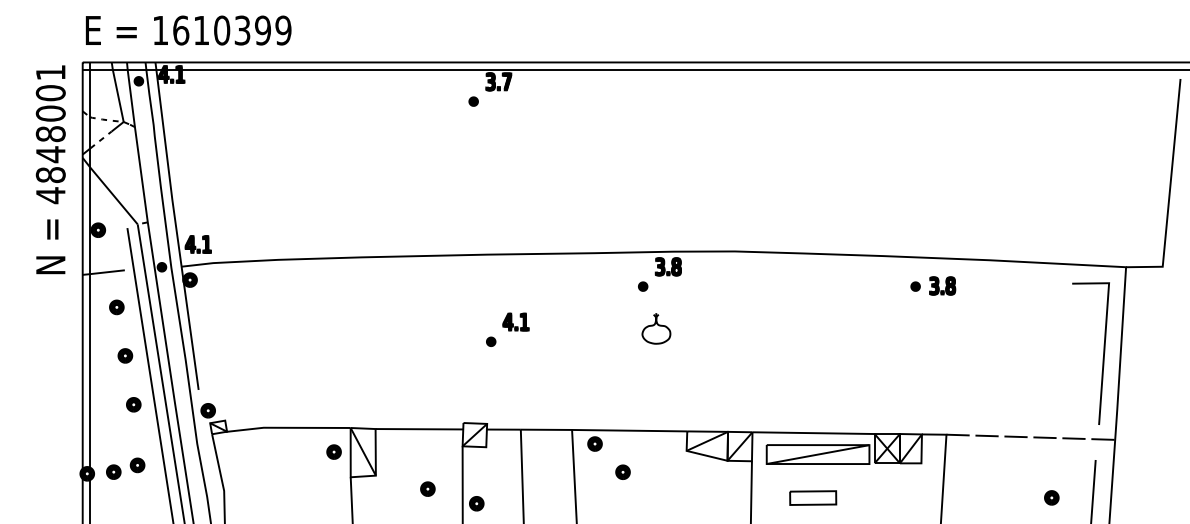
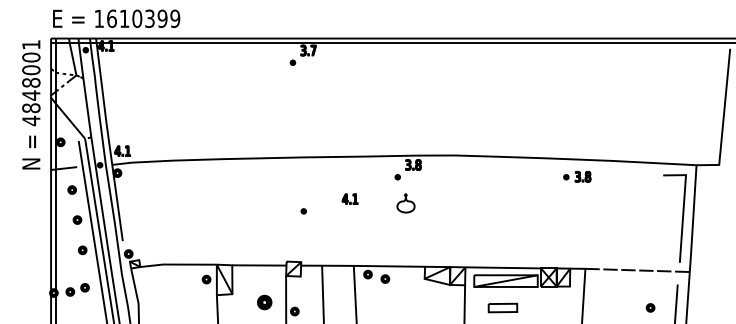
text: (514, 321) -> (349, 198), moved
part: (623, 471) -> (385, 278), moved
part: (427, 489) -> (264, 302), size x1.6

